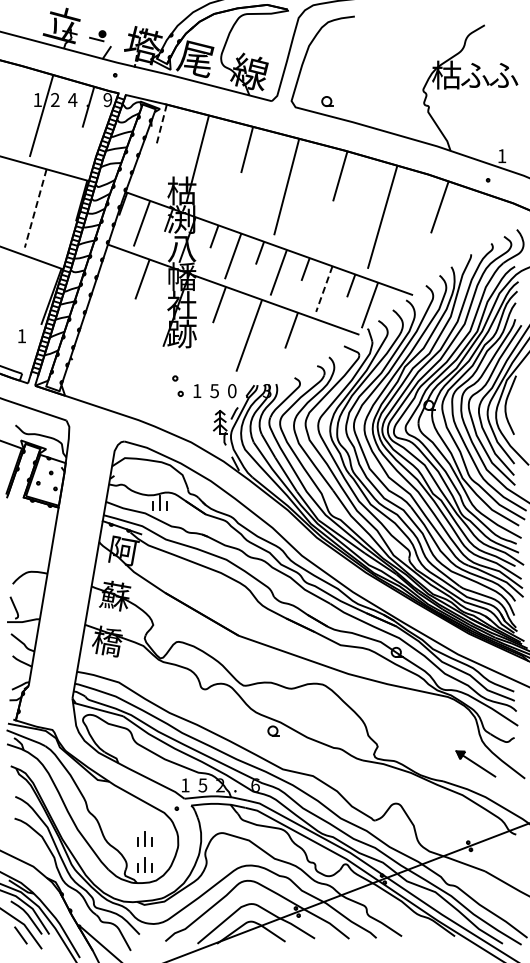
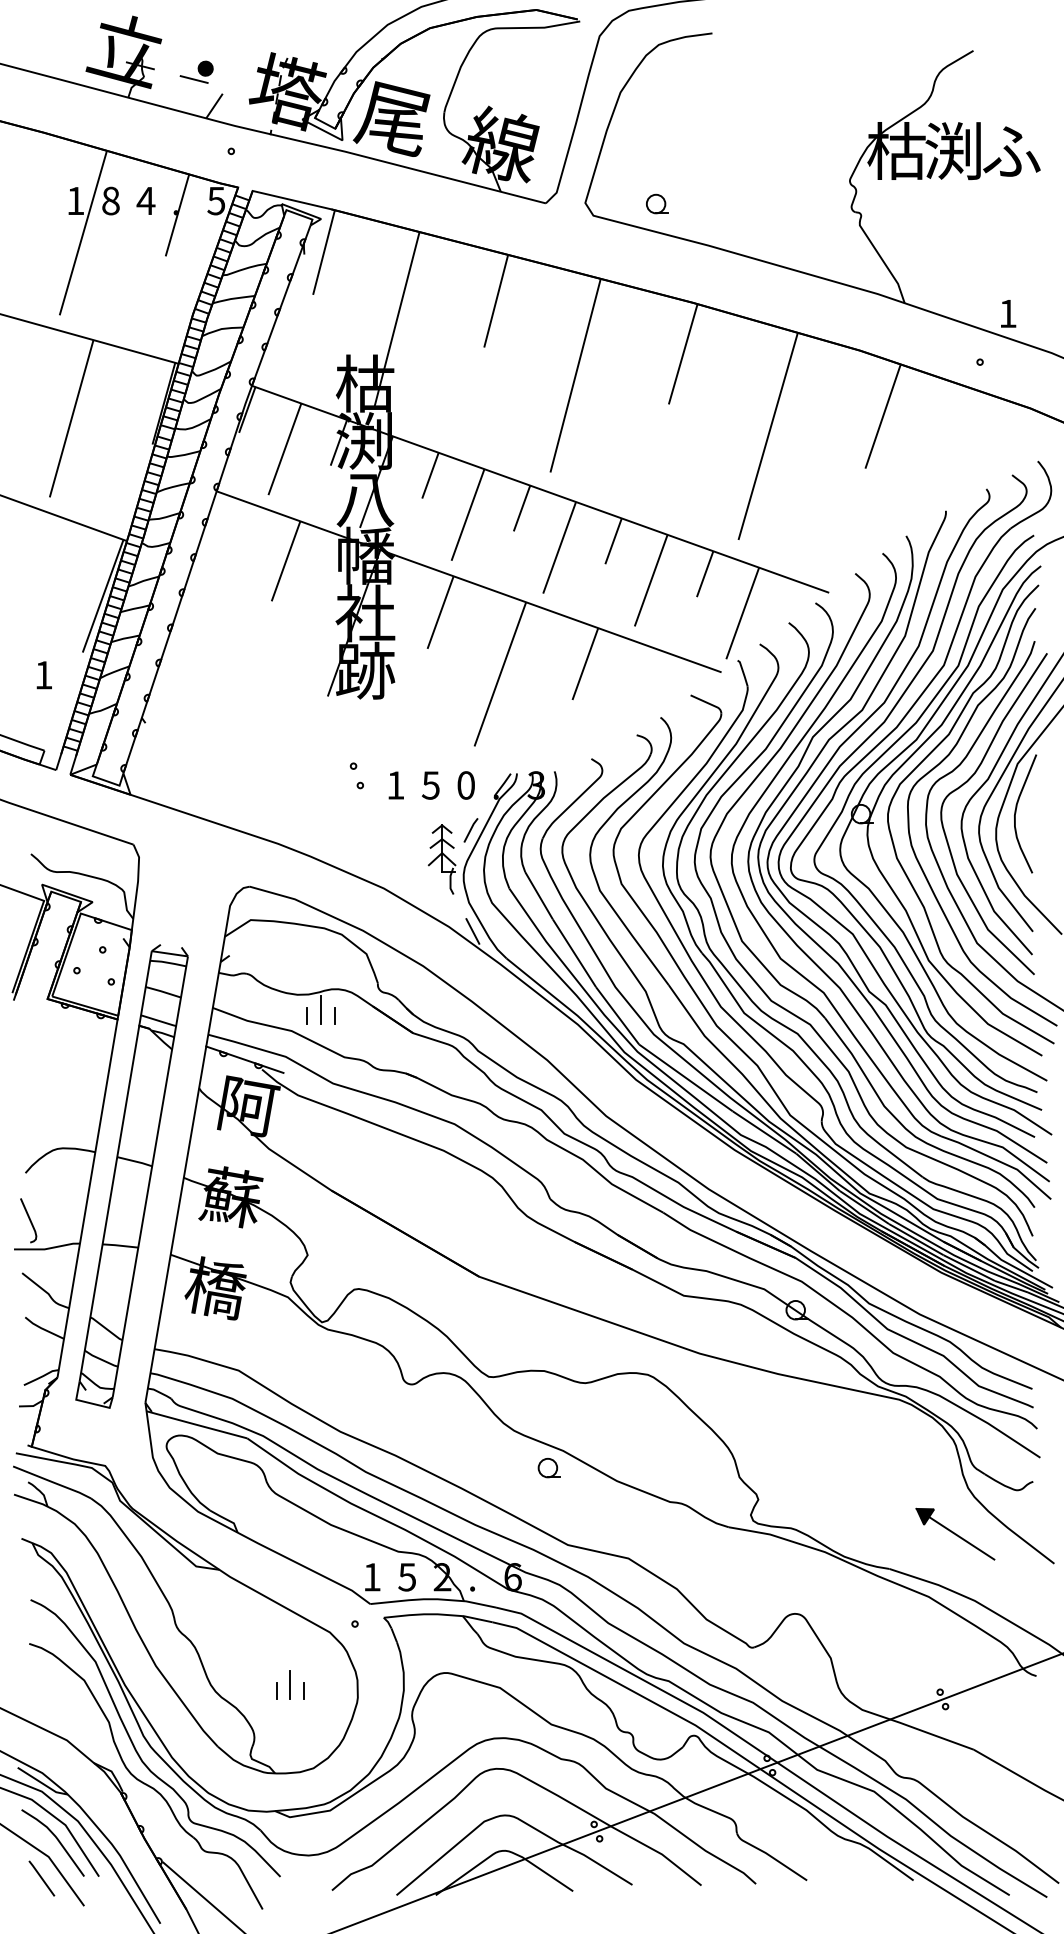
text: (475, 74) -> (954, 149), ふ -> 渕
text: (107, 99) -> (215, 199), 9 -> 5
text: (55, 100) -> (111, 201), 2 -> 8
line: (161, 125) -> (324, 252), dashed -> solid
line: (35, 208) -> (71, 418), dashed -> solid
line: (324, 289) -> (651, 581), dashed -> solid
part: (177, 386) -> (356, 776), size x0.62
part: (65, 585) -> (131, 1175), added
part: (144, 864) -> (290, 1736), removed

